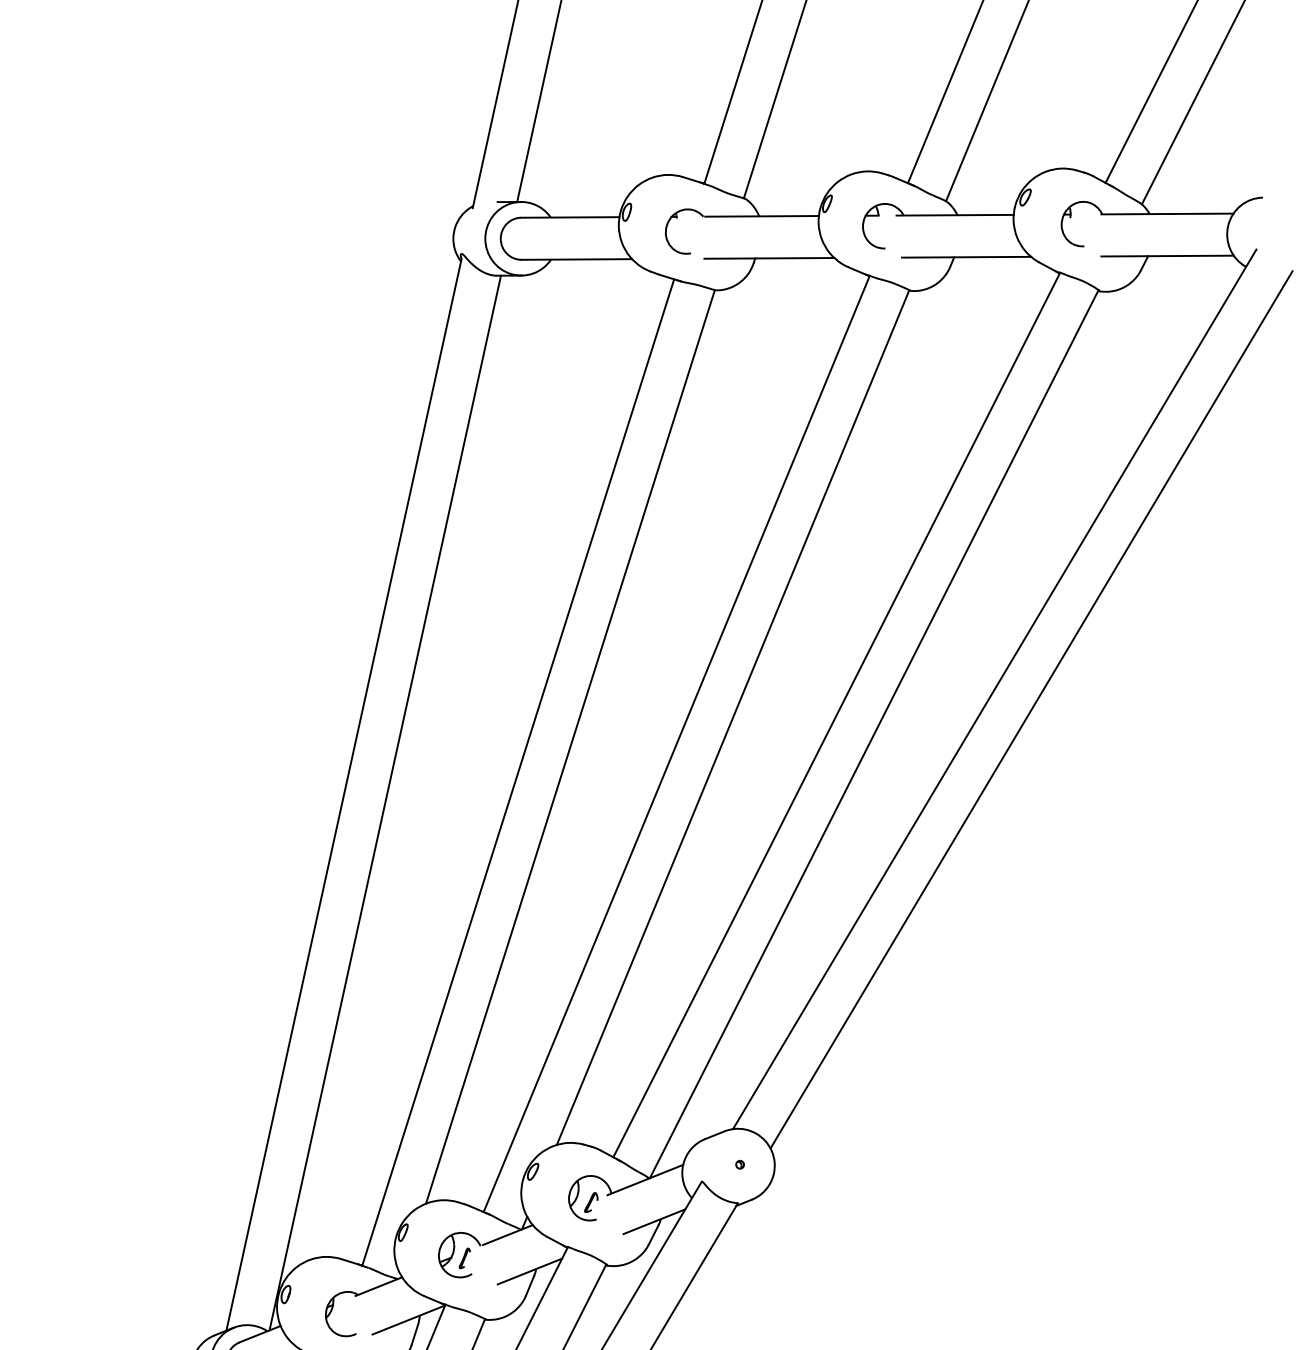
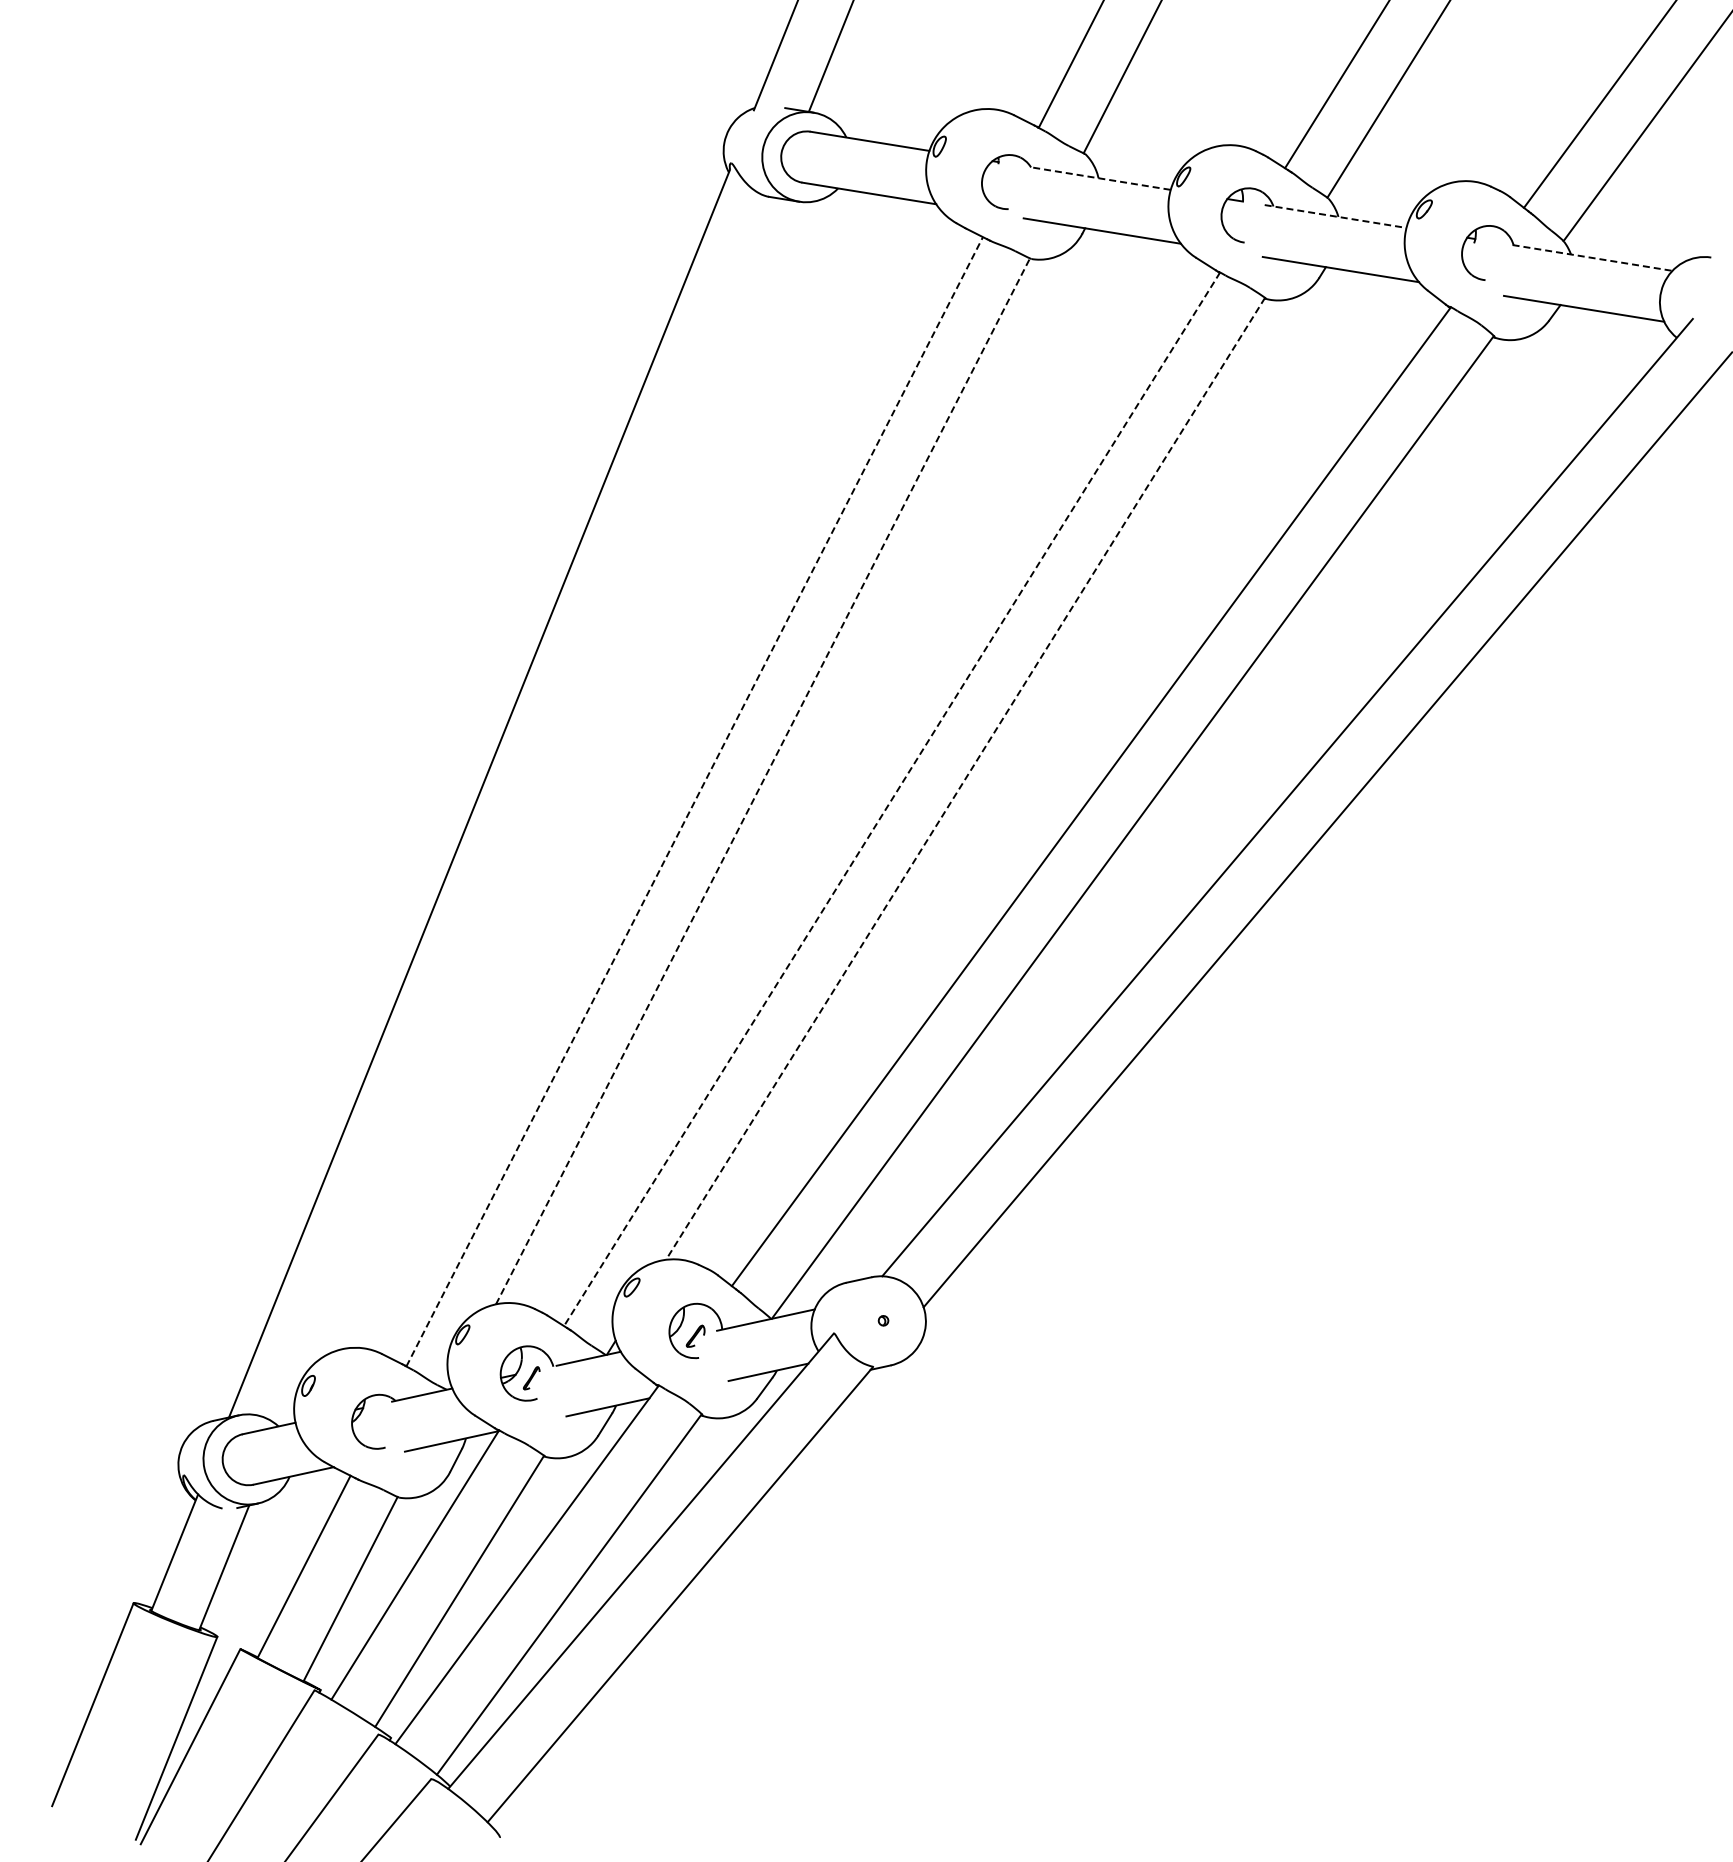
line: (1167, 213) -> (1592, 257), solid -> dashed
line: (955, 215) -> (1335, 216), solid -> dashed
line: (761, 216) -> (1101, 178), solid -> dashed
line: (733, 717) -> (965, 778), solid -> dashed
line: (677, 744) -> (892, 799), solid -> dashed
line: (570, 746) -> (763, 780), solid -> dashed
line: (518, 772) -> (694, 801), solid -> dashed
line: (384, 802) -> (527, 811), removed

